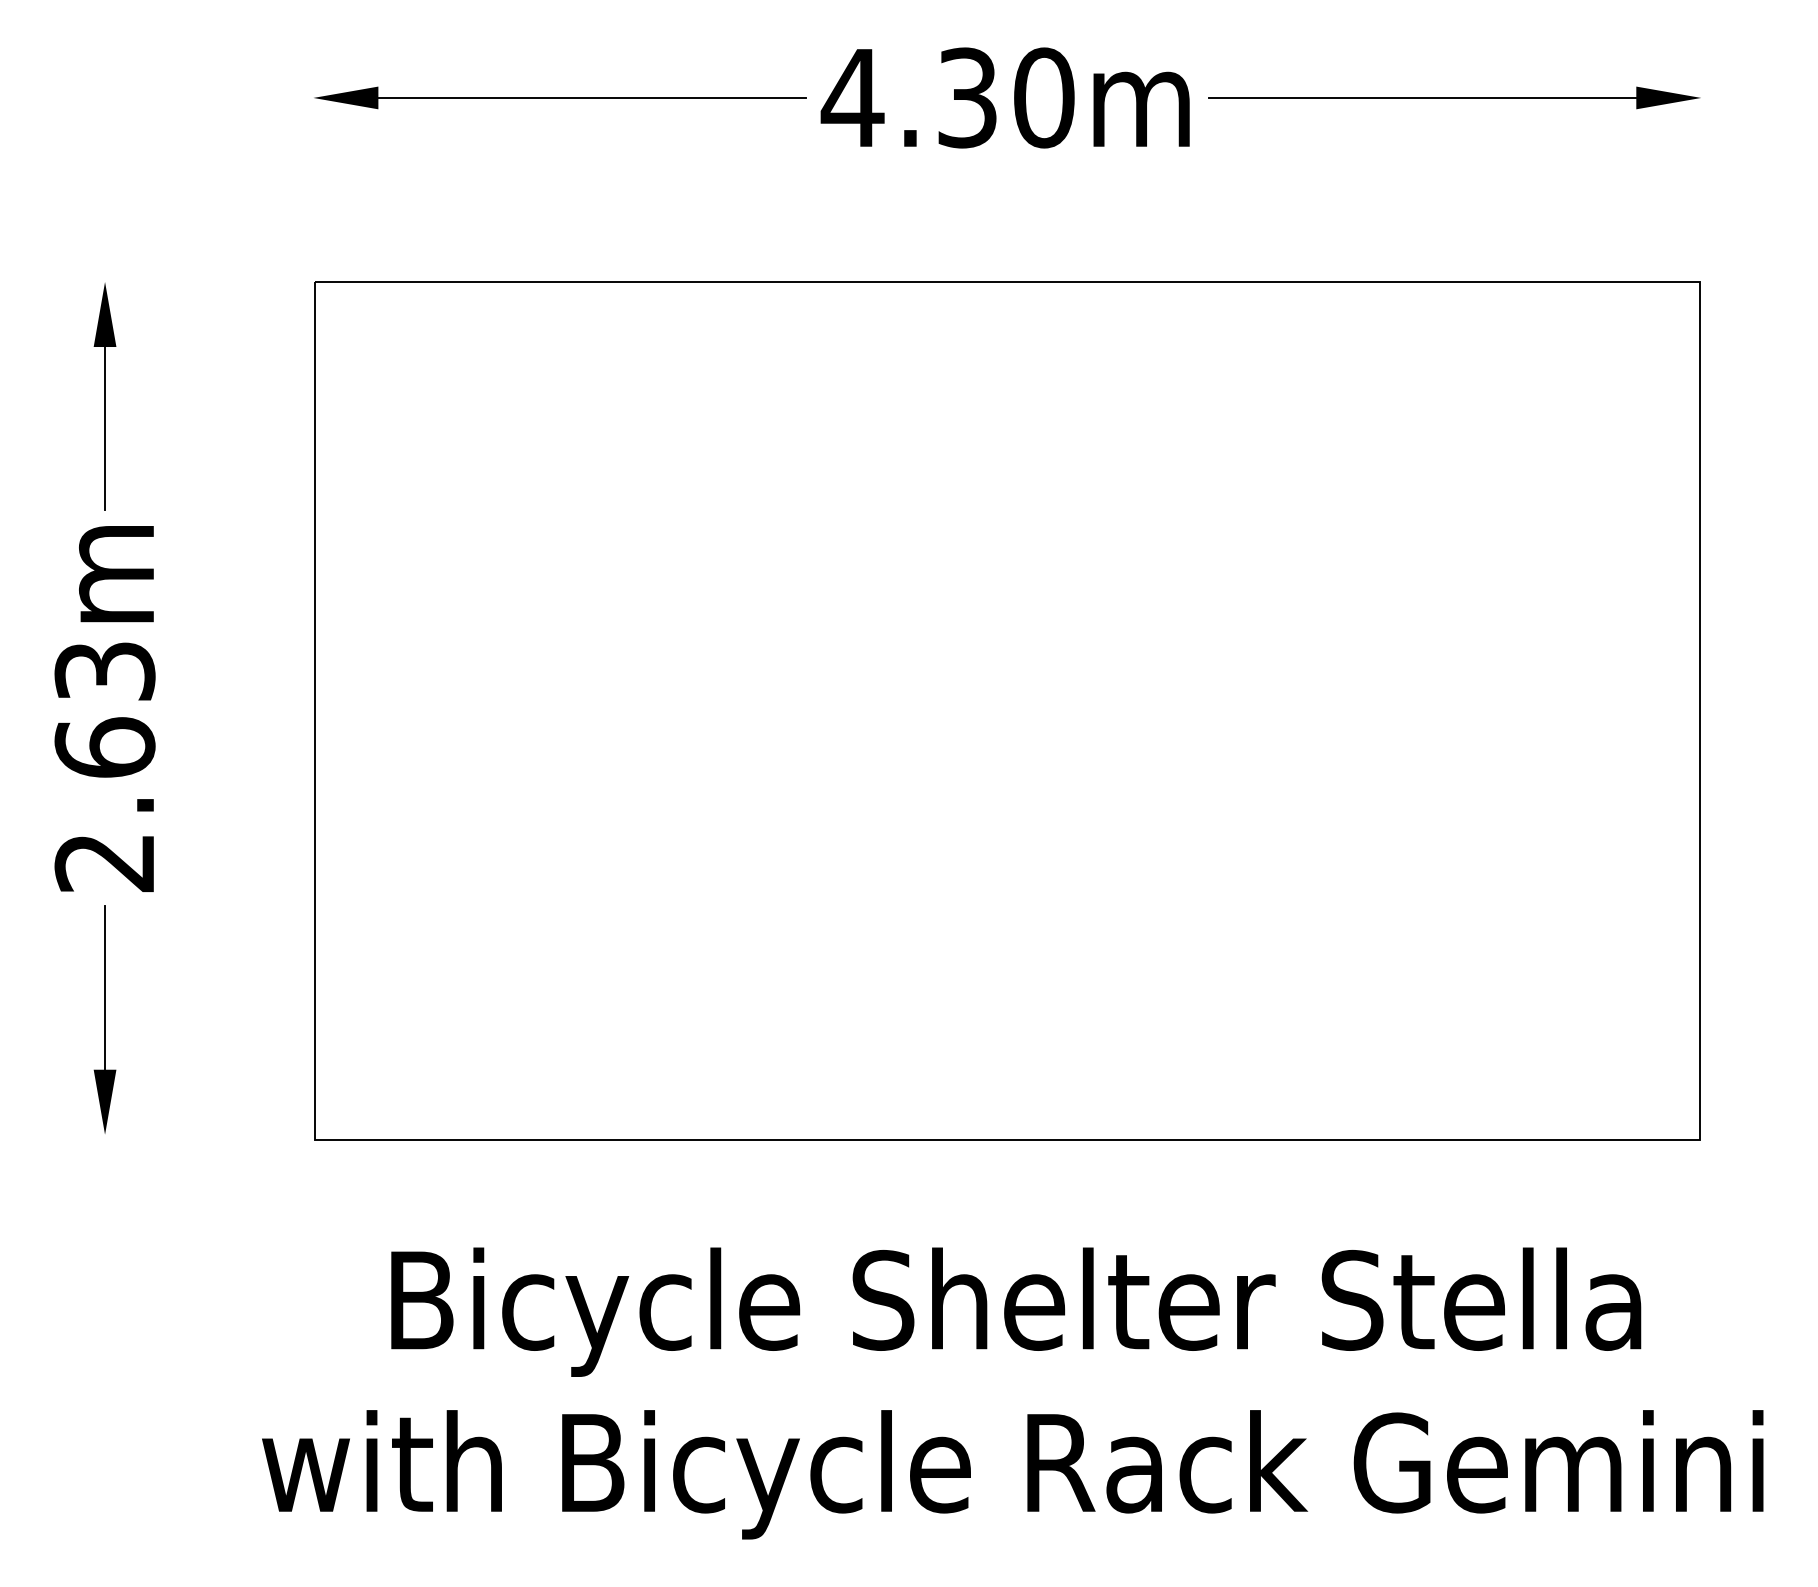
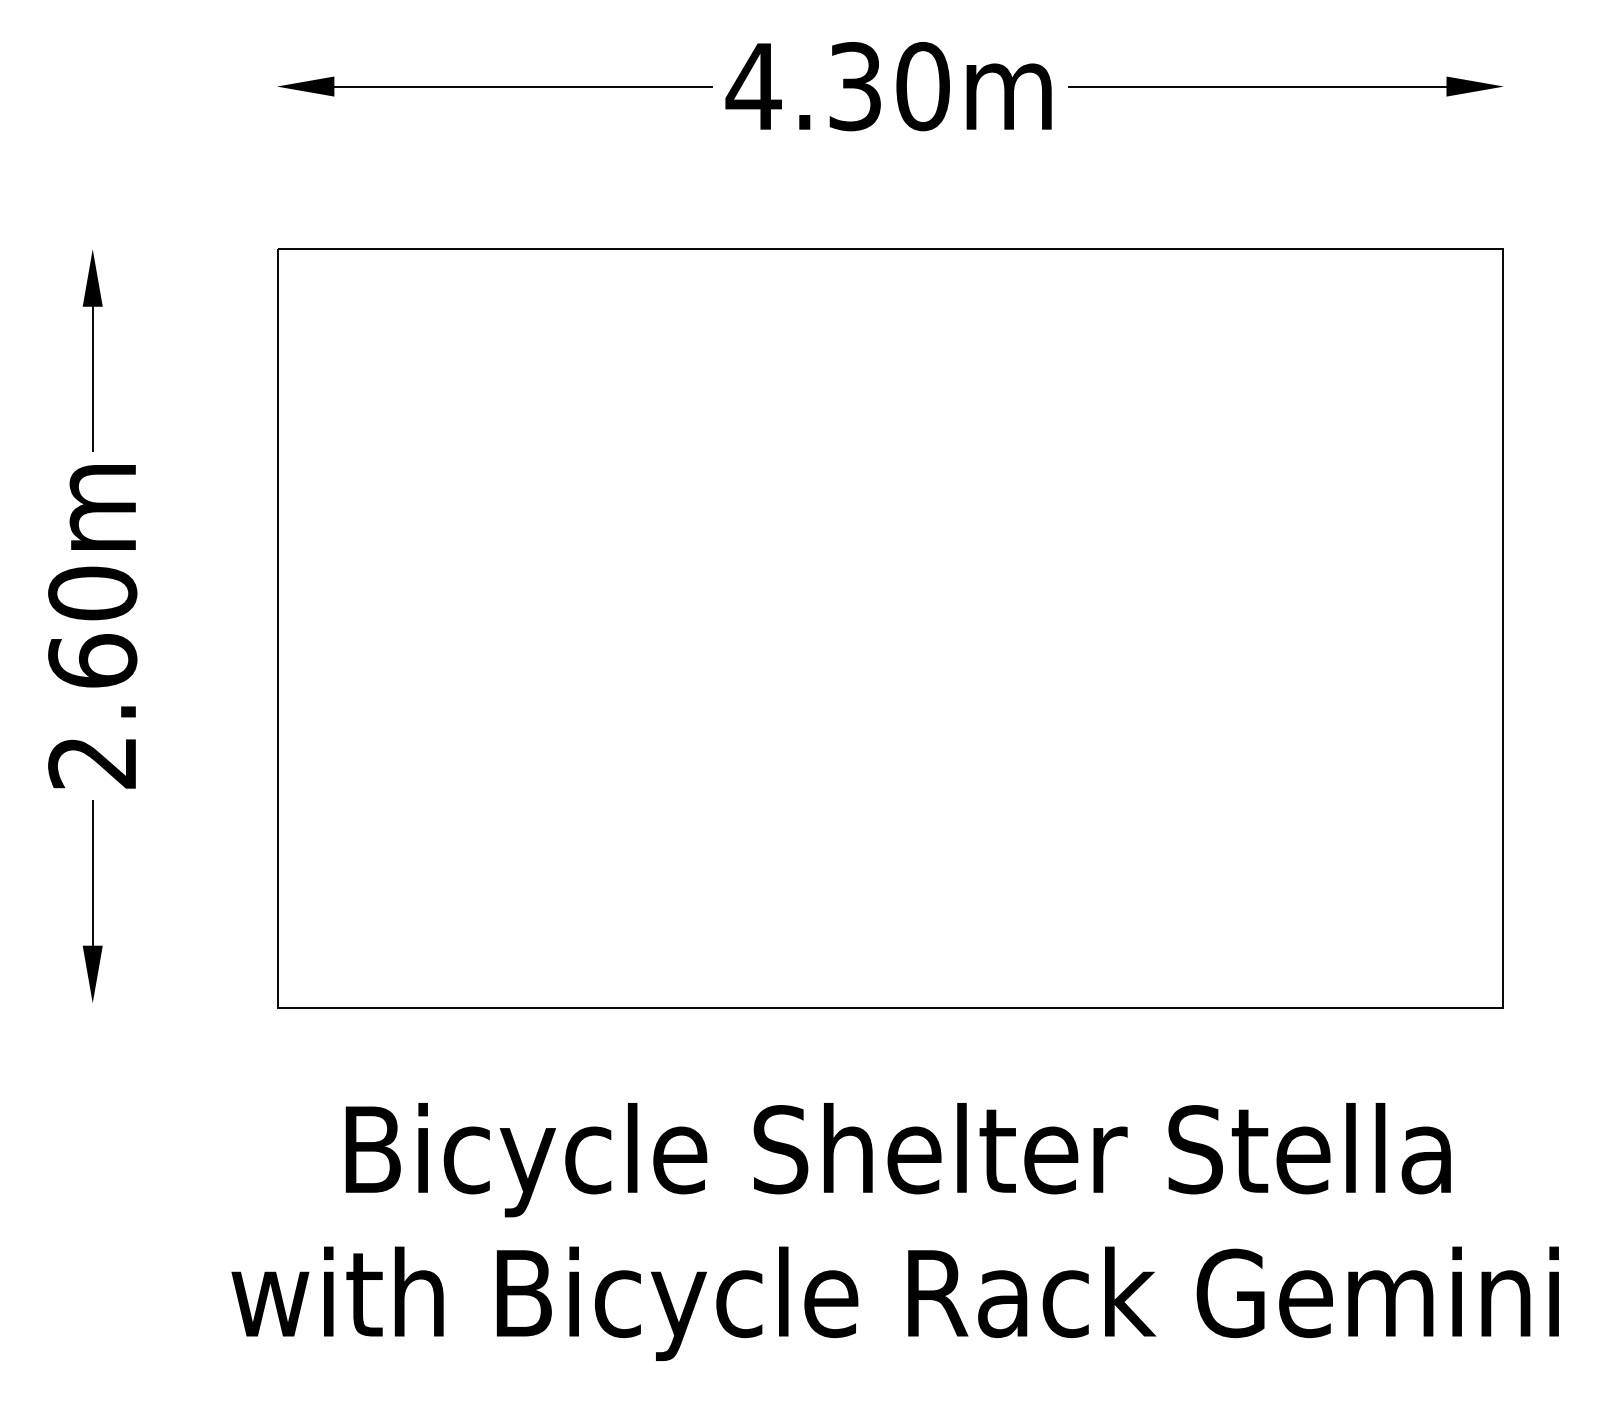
text: (104, 671) -> (92, 593), 2.63m -> 2.60m

